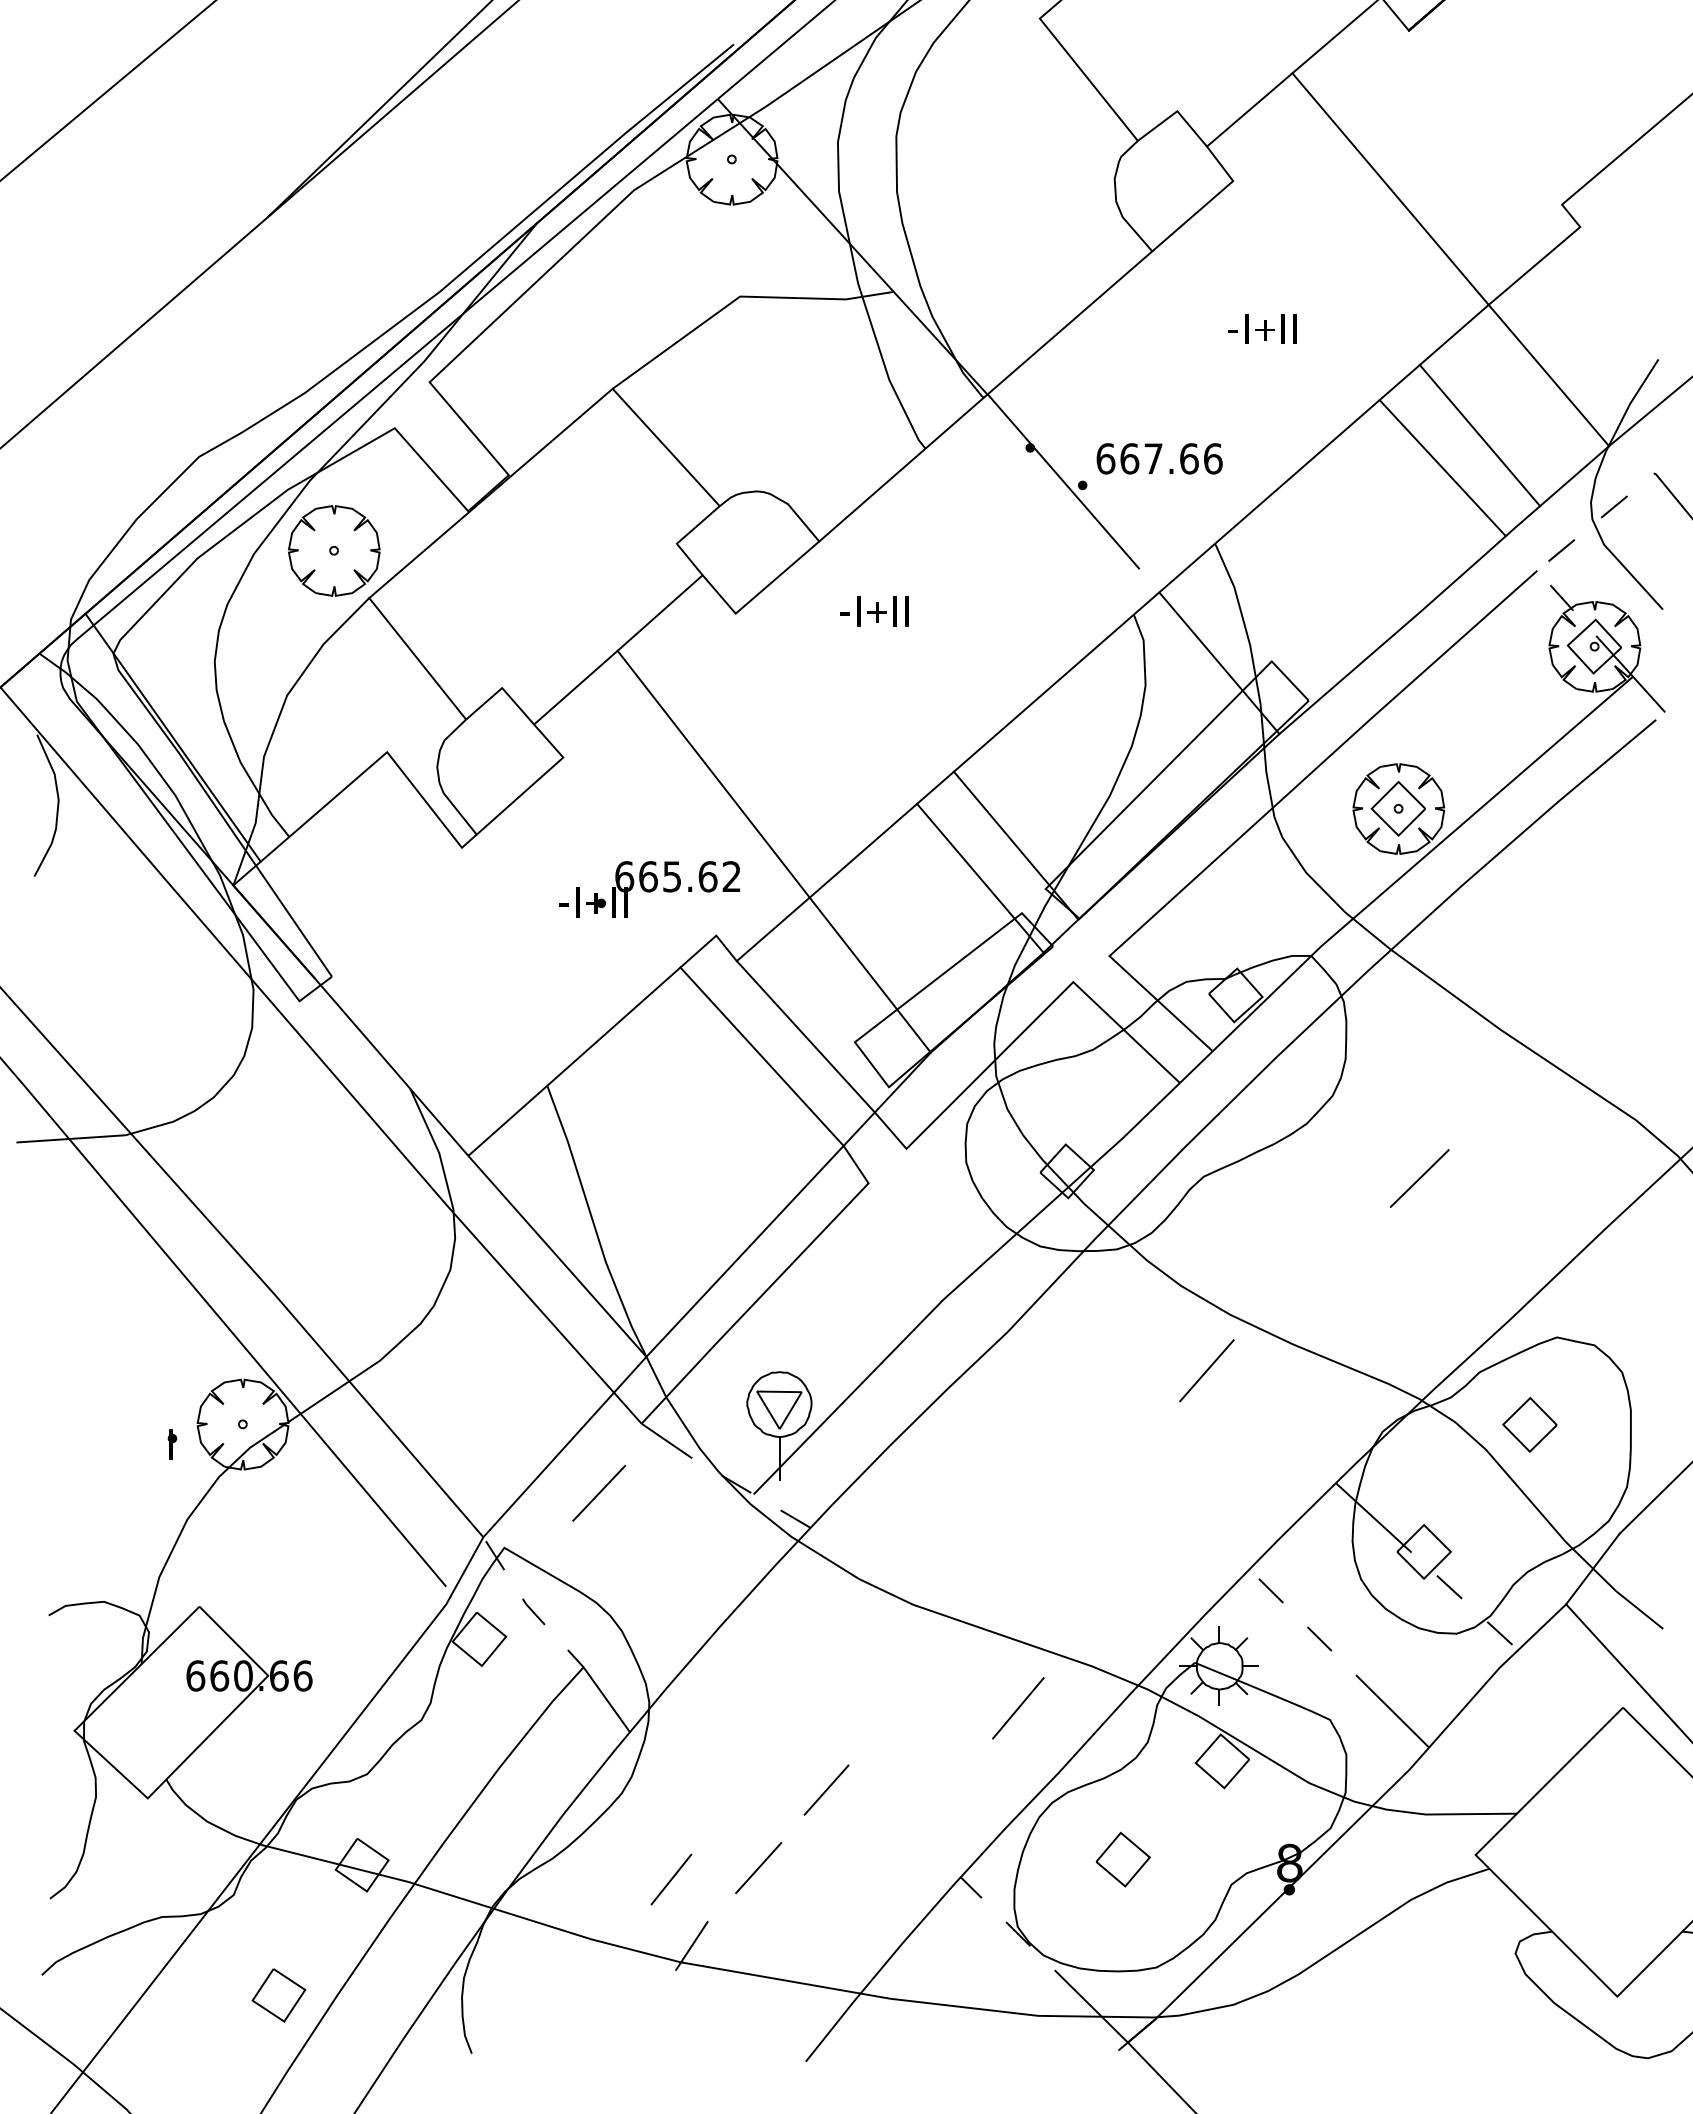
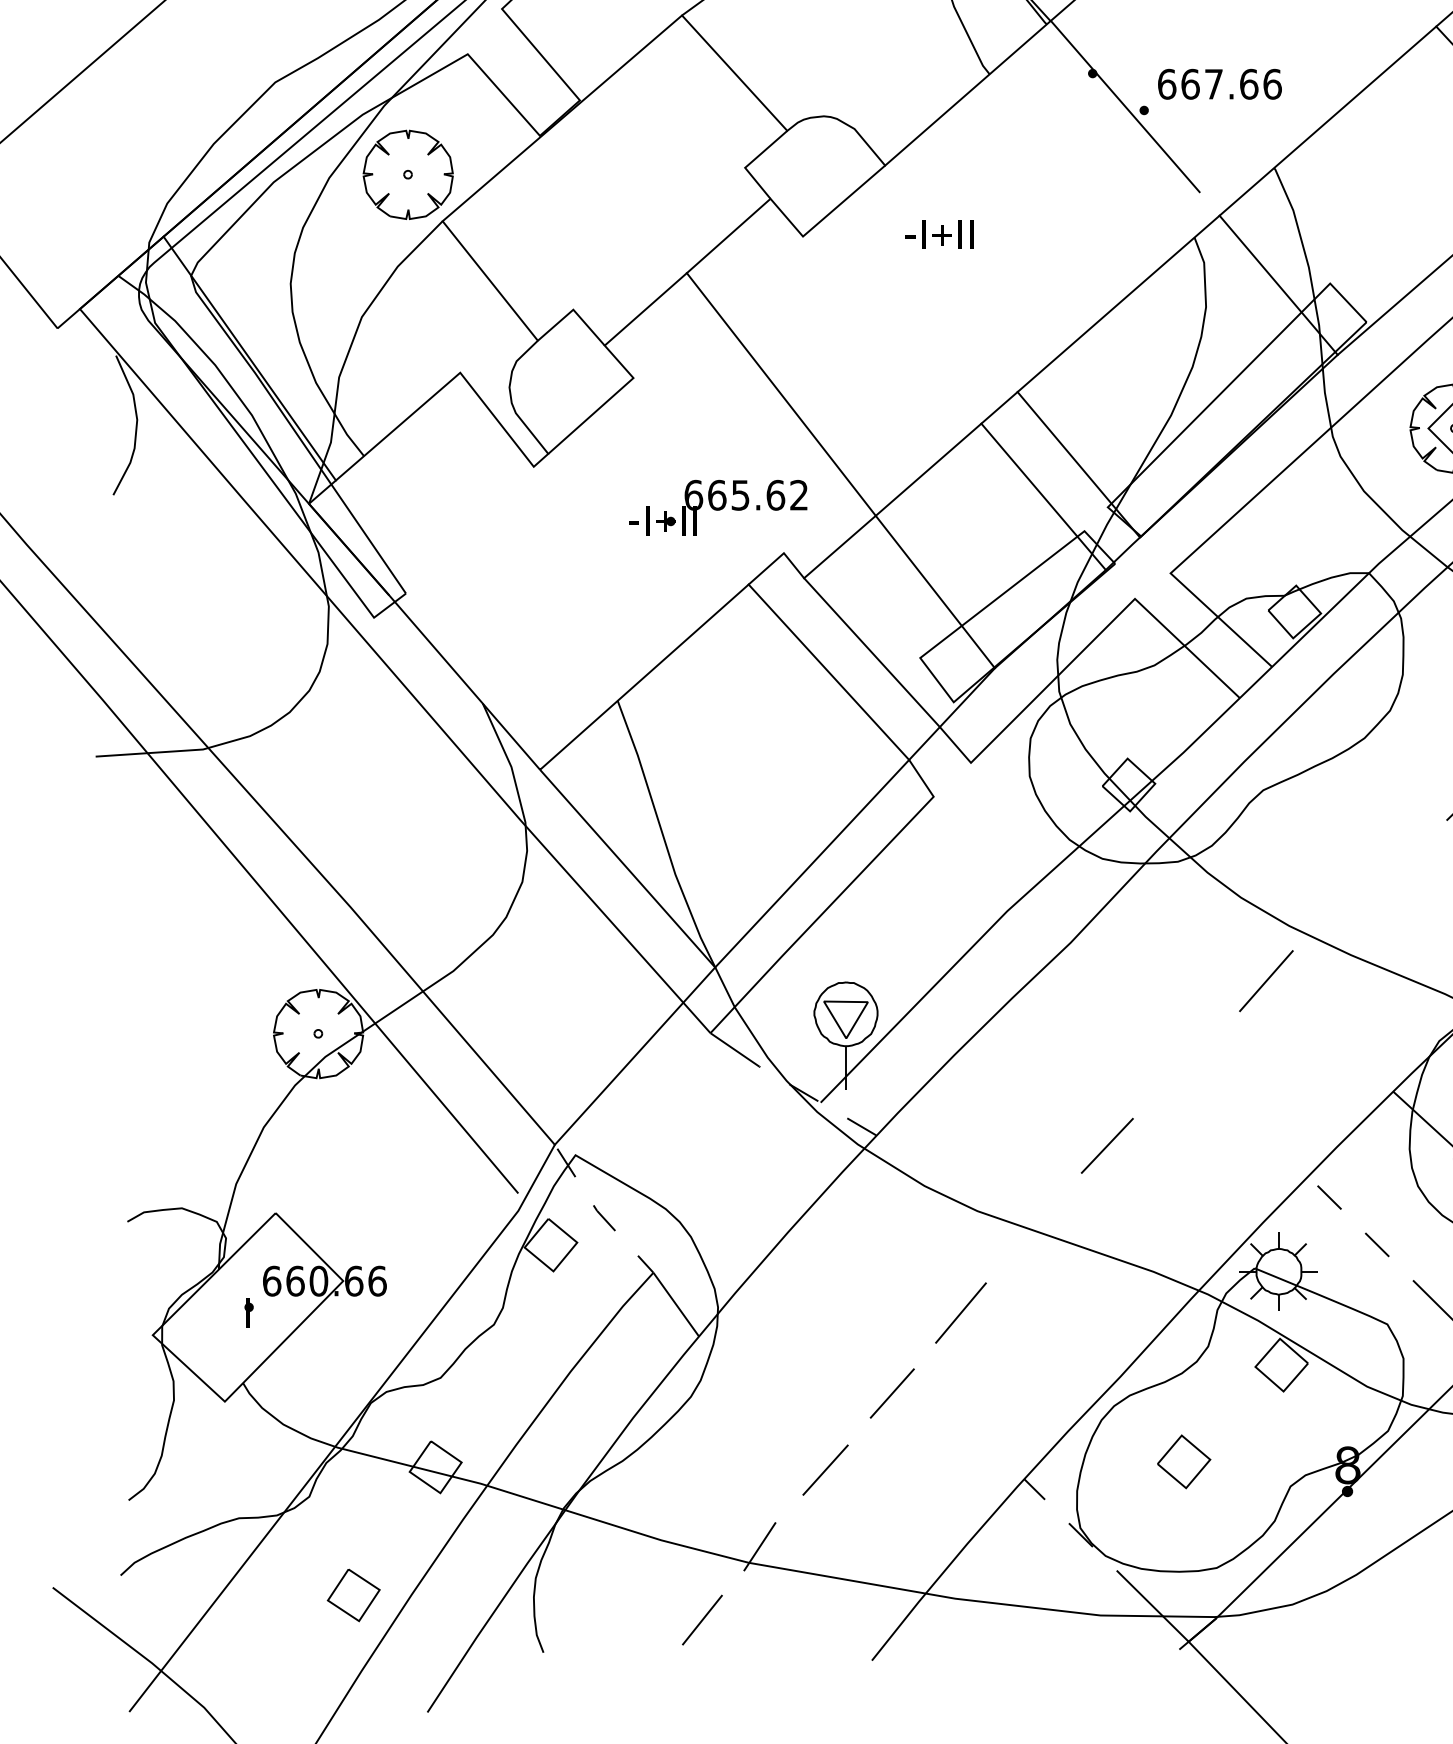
part: (172, 1444) -> (249, 1313), moved
line: (599, 1493) -> (1107, 1146), moved
line: (1018, 1708) -> (961, 1313), moved
line: (671, 1879) -> (702, 1620), moved

